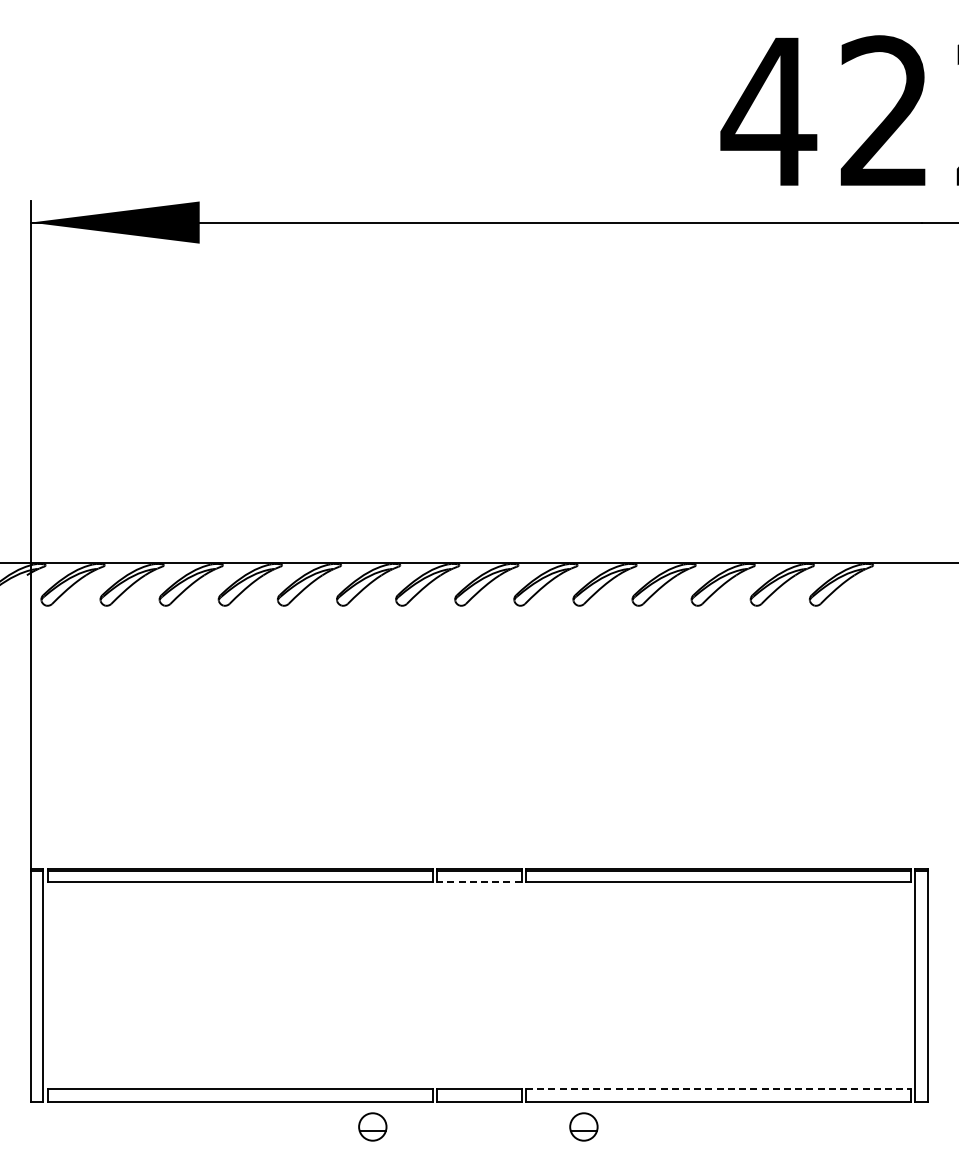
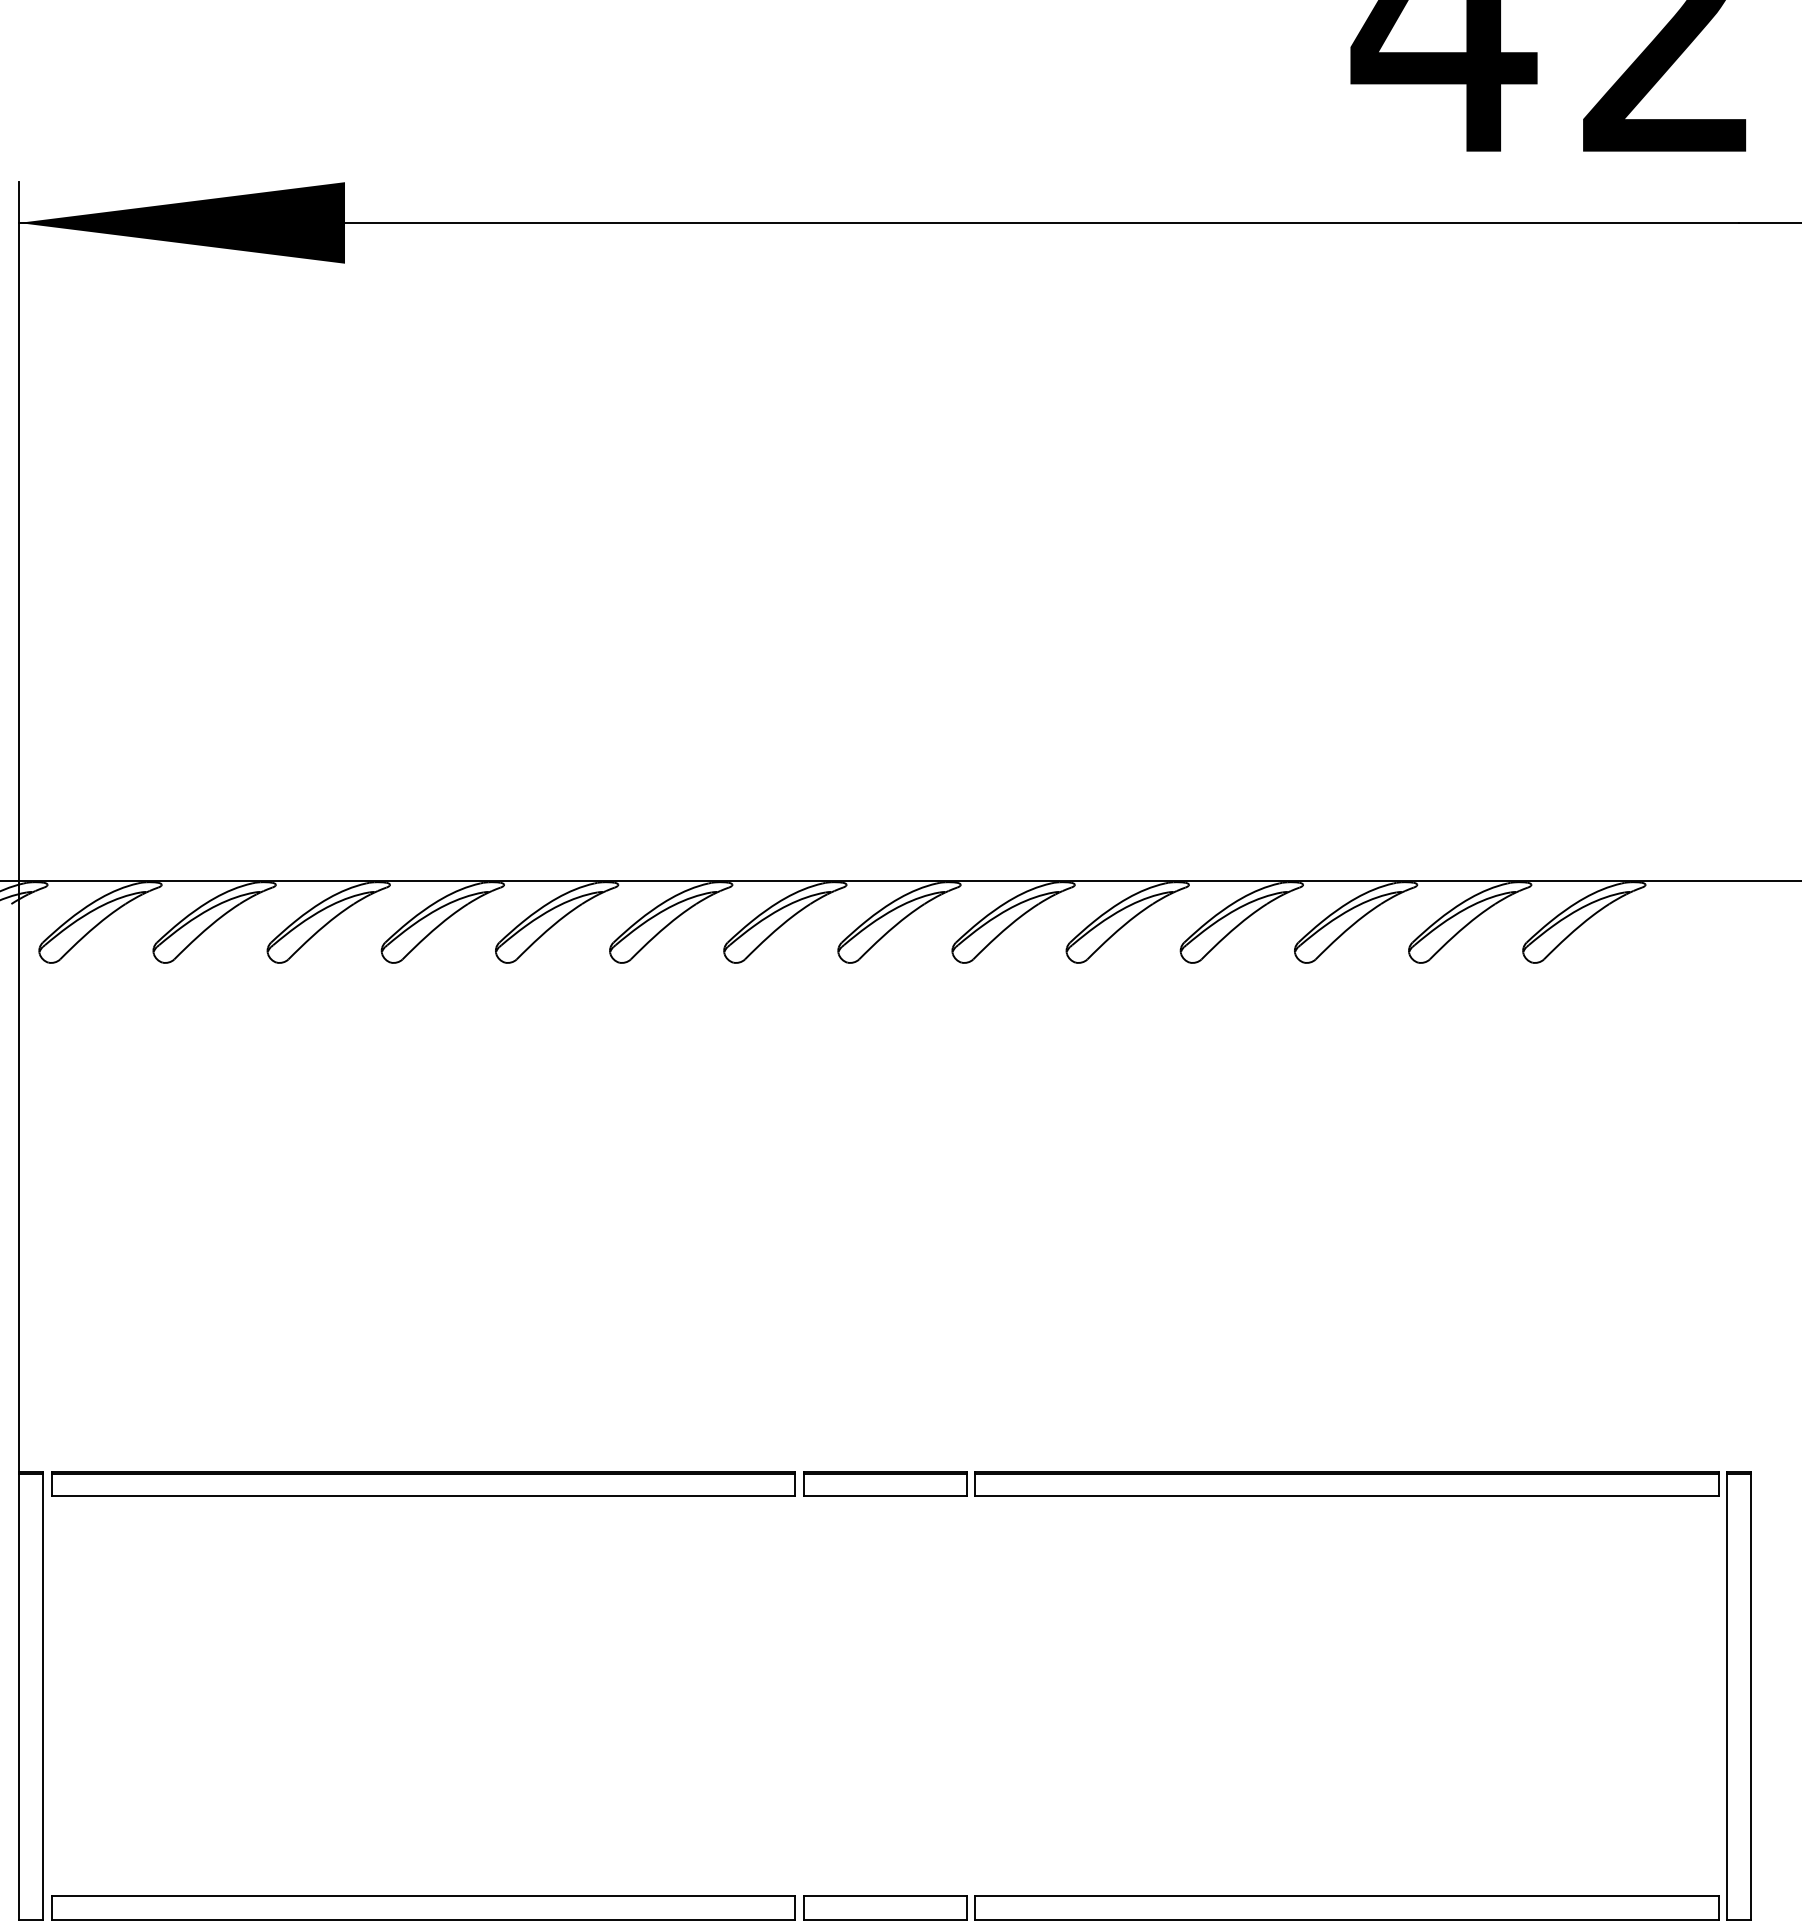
line: (478, 882) -> (883, 1497), dashed -> solid
line: (718, 1088) -> (1346, 1895), dashed -> solid

